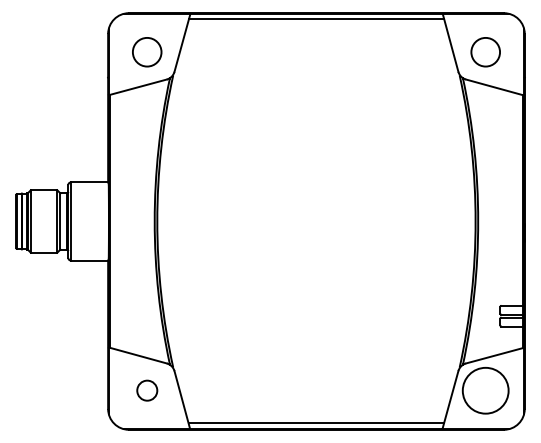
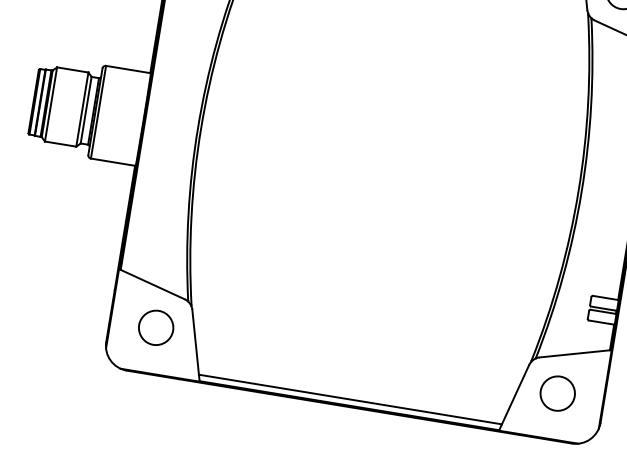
circle: (147, 390) -> (156, 327), size x1.43
circle: (485, 390) -> (557, 393), size x0.62

